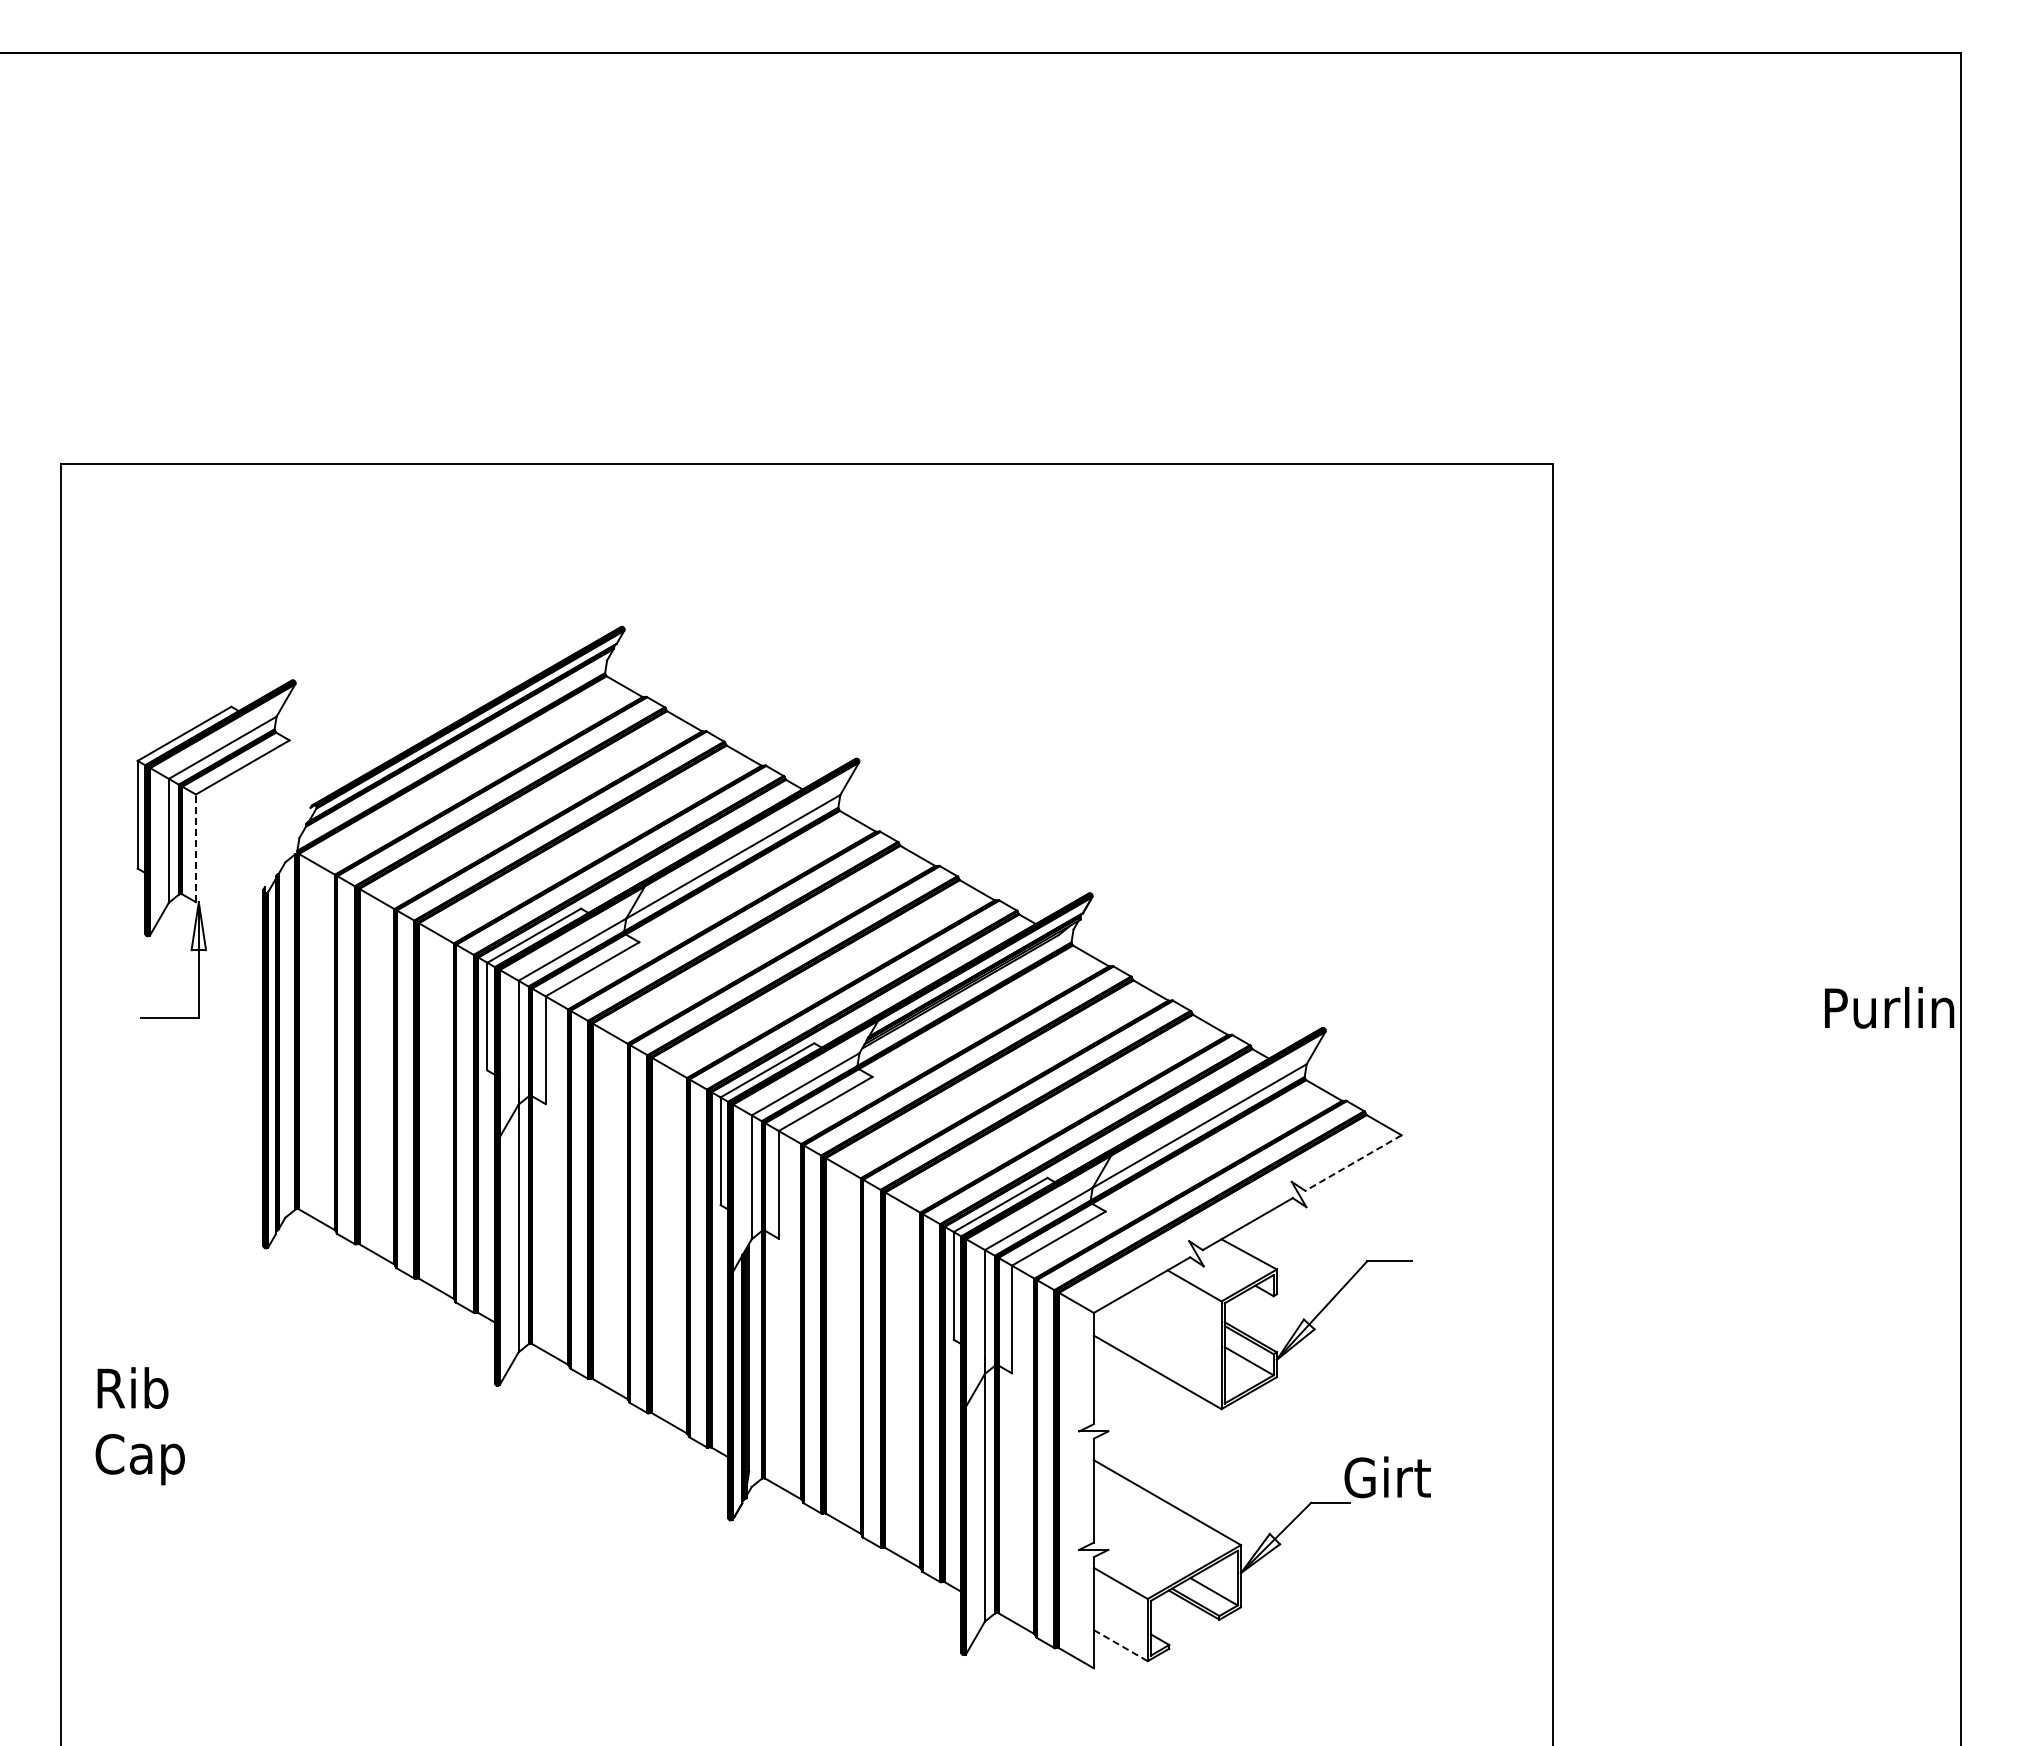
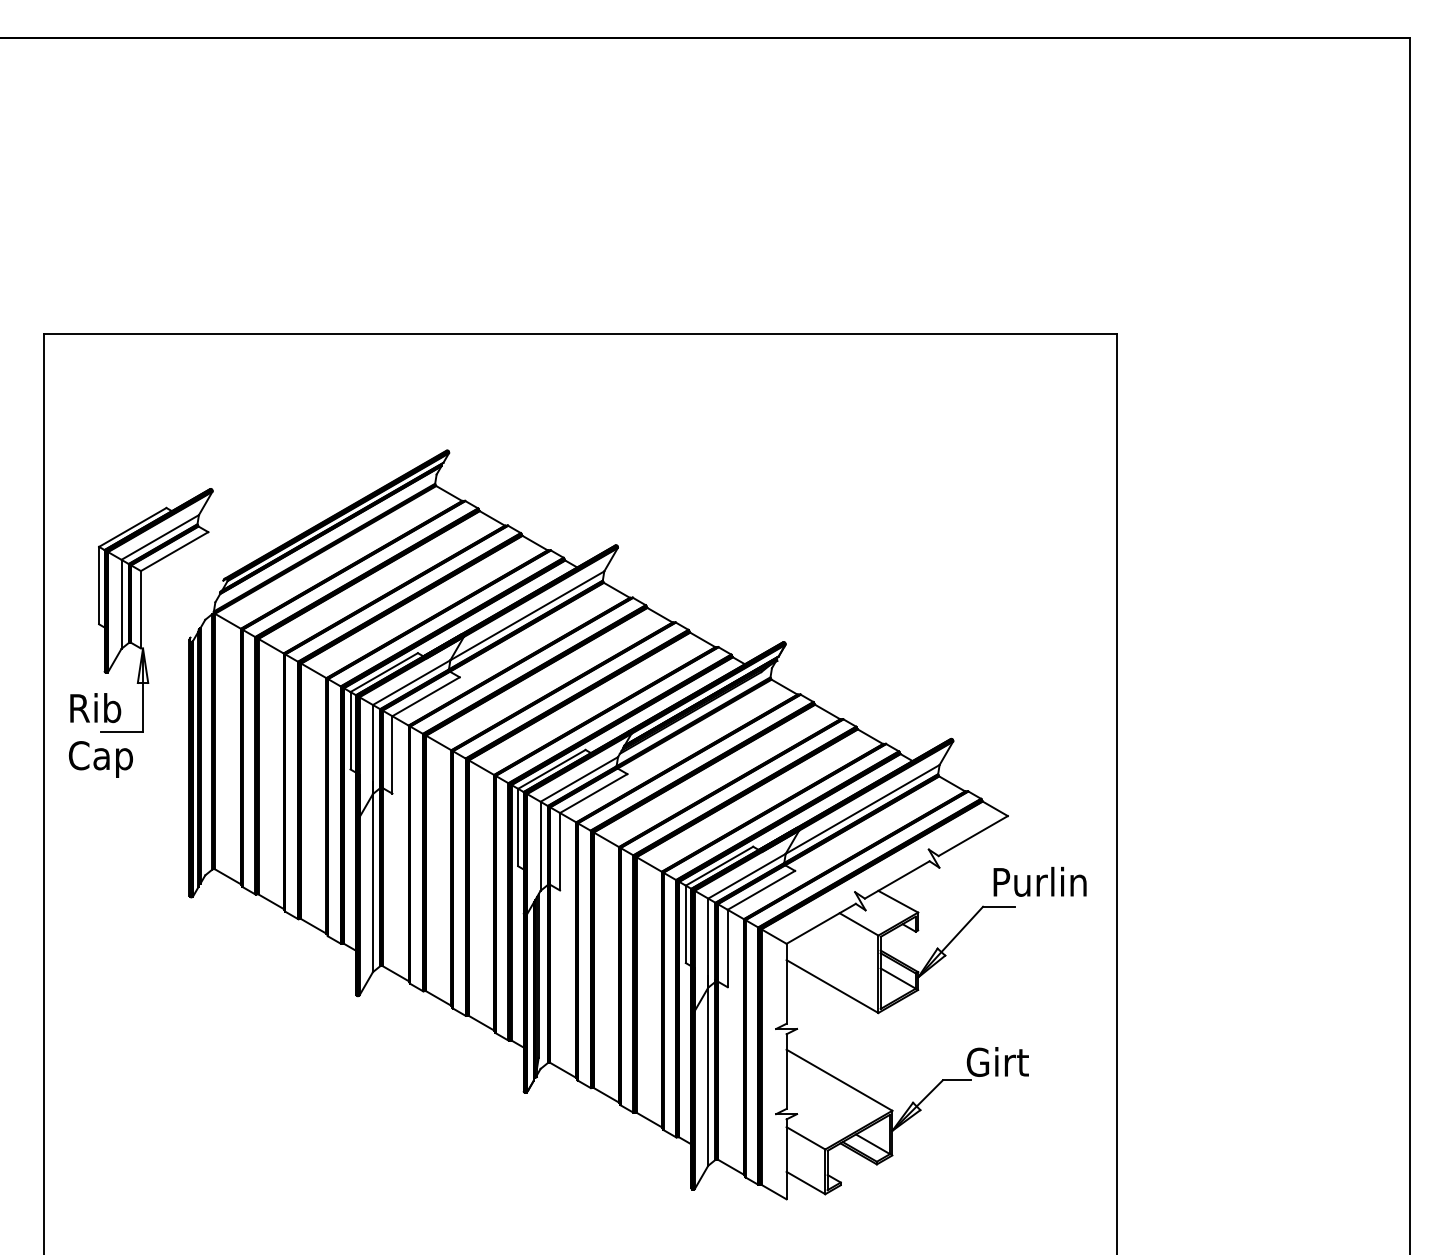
line: (195, 848) -> (140, 609), dashed -> solid
text: (1889, 1007) -> (1040, 881), moved
line: (1353, 1163) -> (973, 836), dashed -> solid
text: (139, 1426) -> (100, 735), moved
line: (1121, 1645) -> (806, 1182), dashed -> solid

